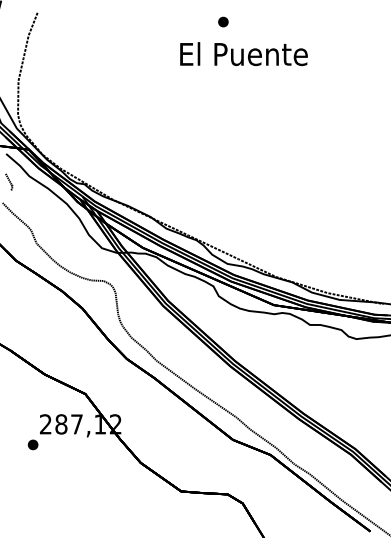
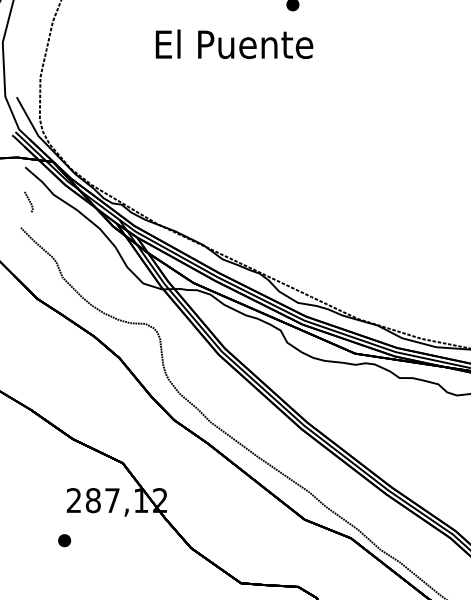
text: (243, 54) -> (233, 44), moved
part: (32, 444) -> (63, 540), moved

